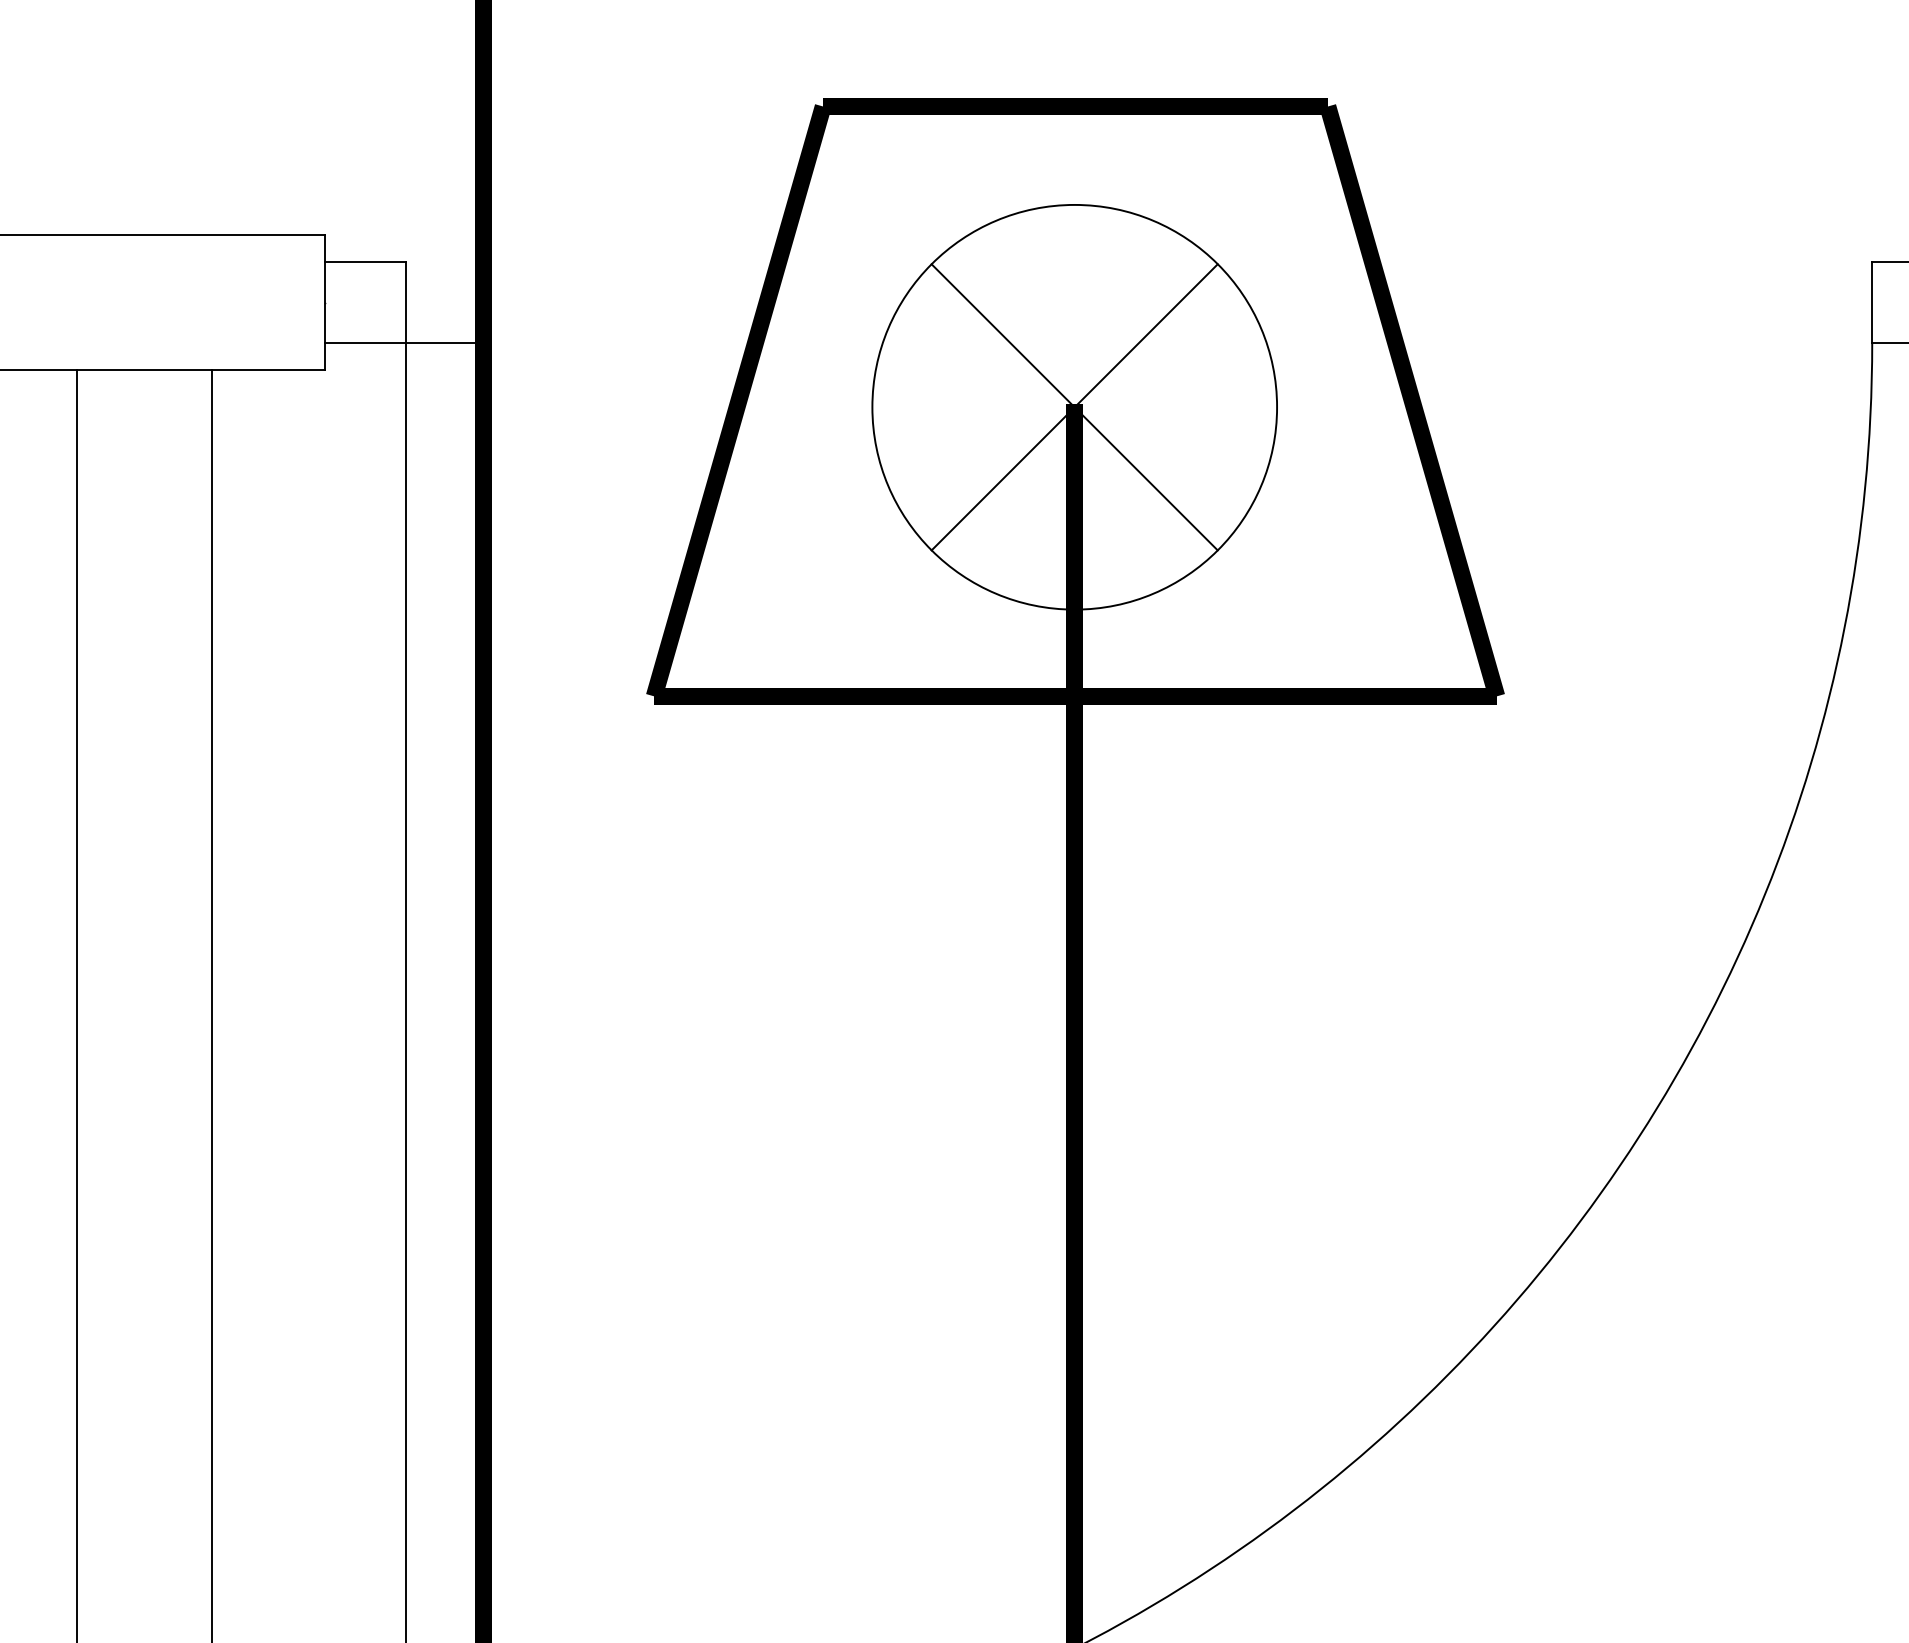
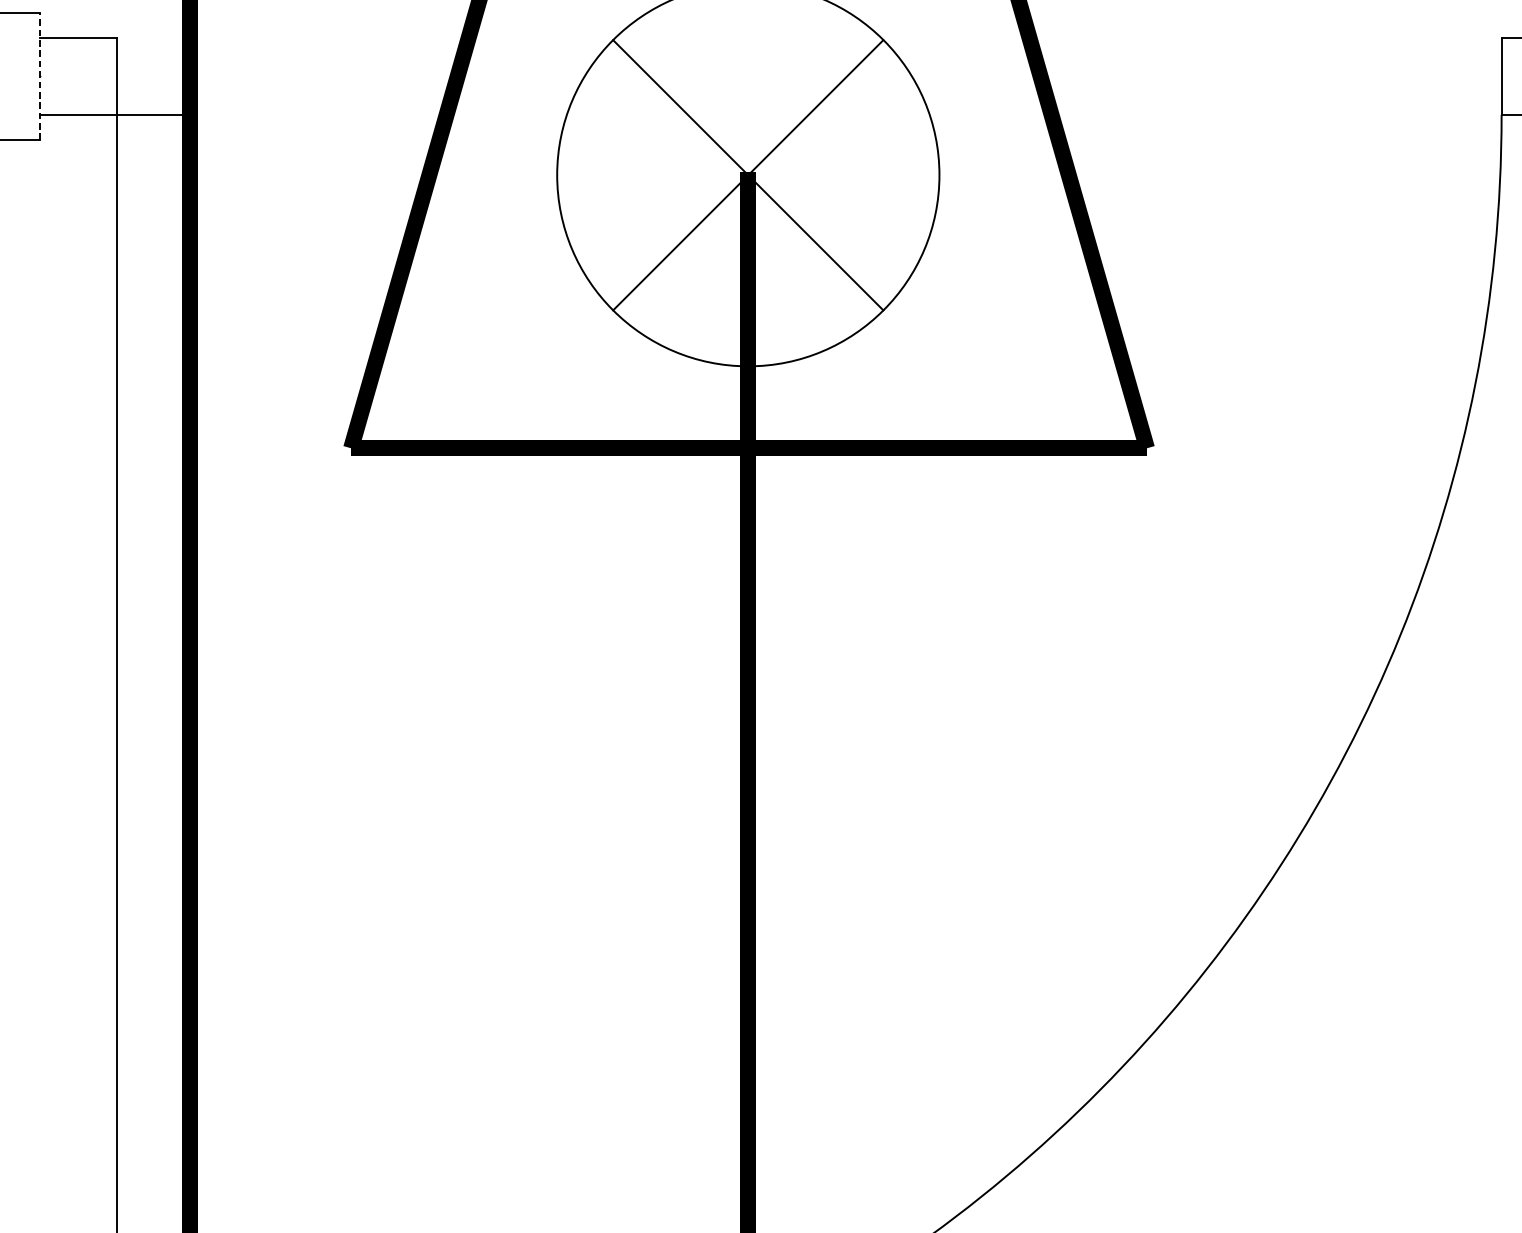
line: (324, 302) -> (39, 76), solid -> dashed

